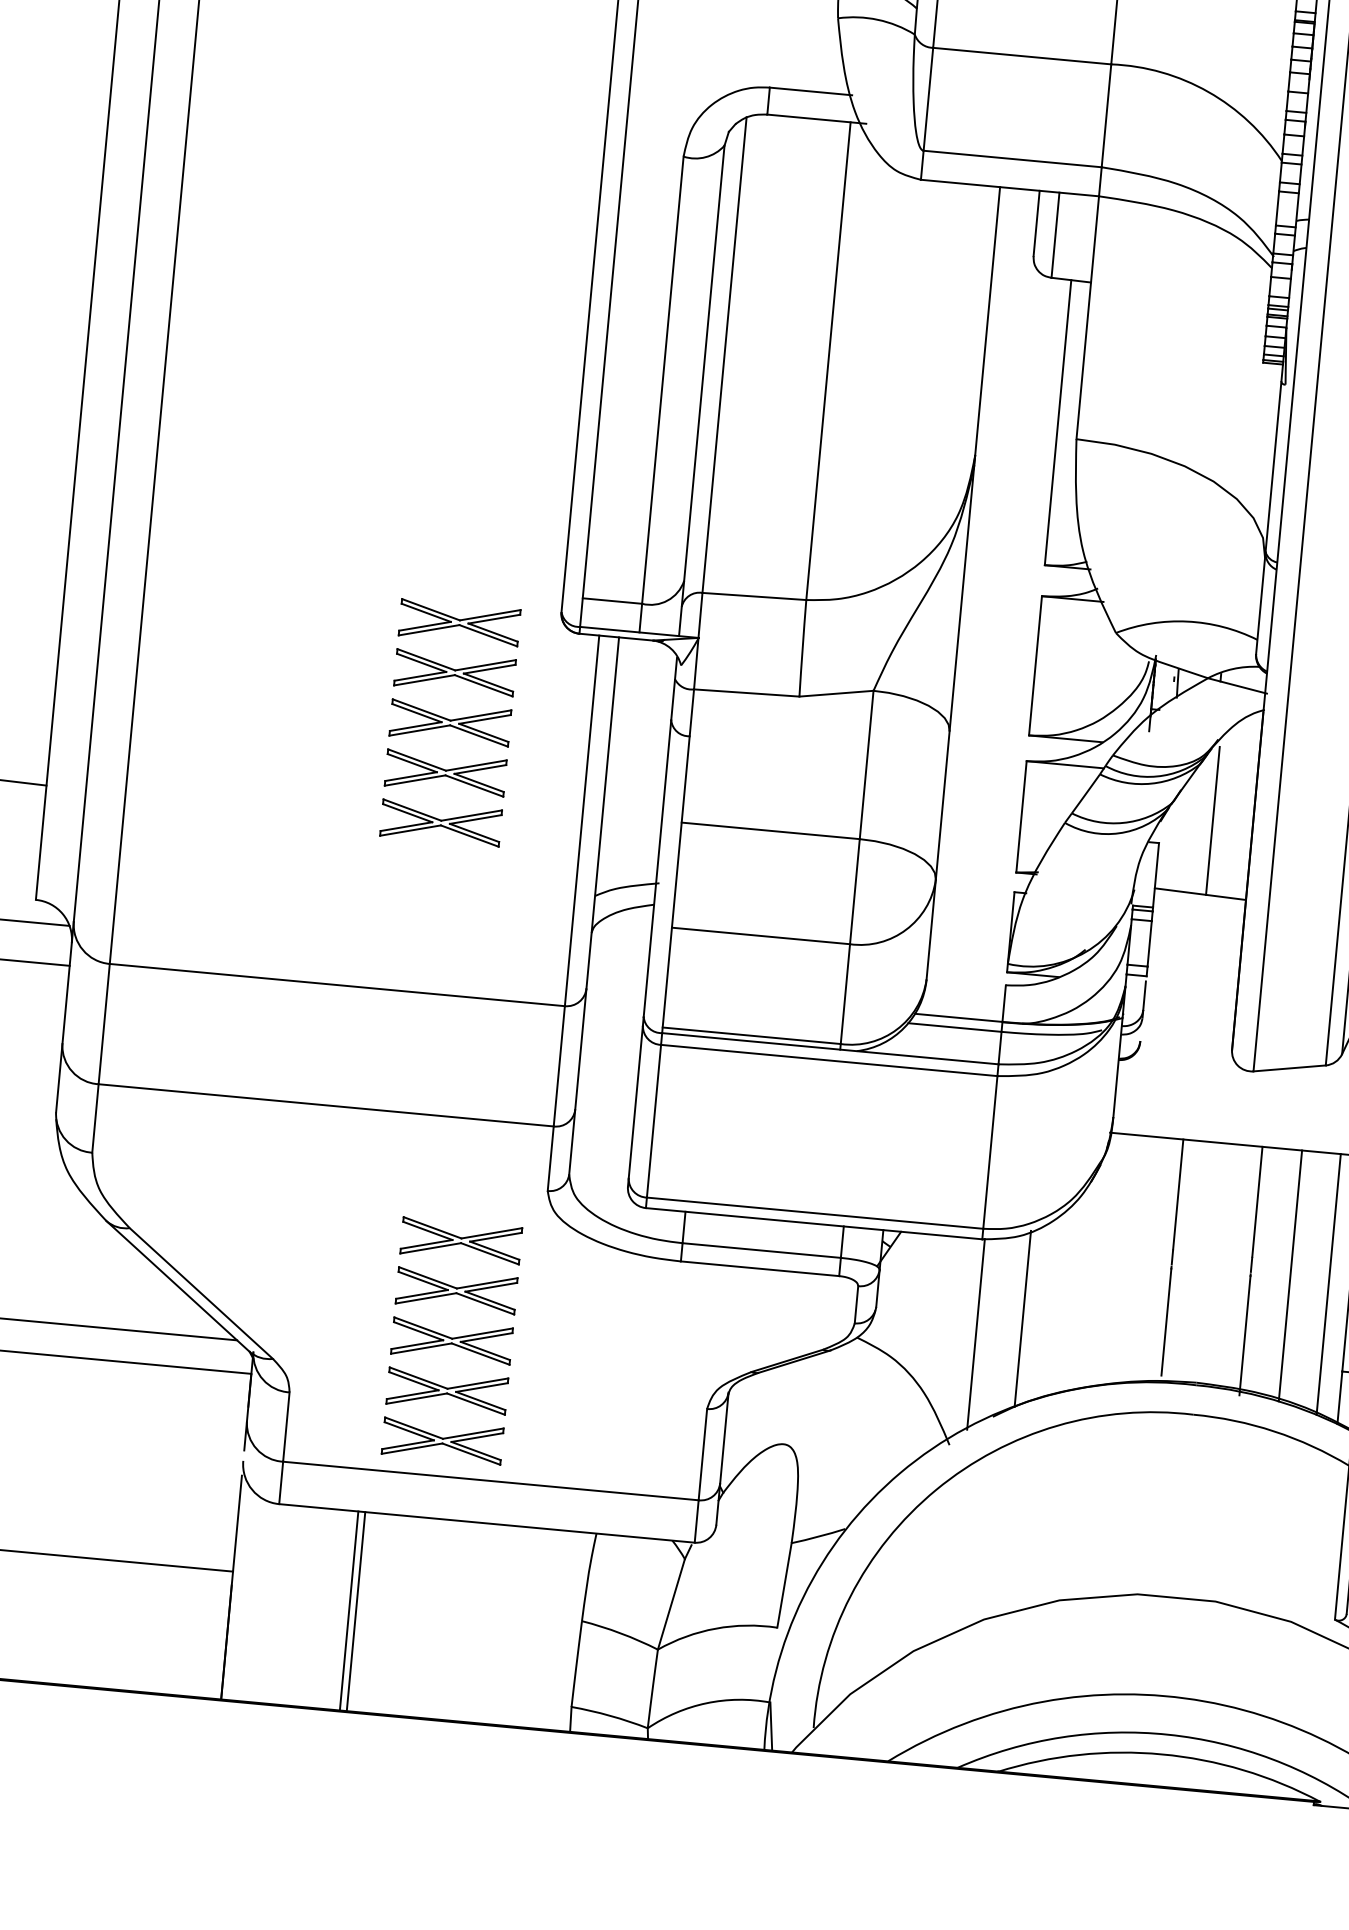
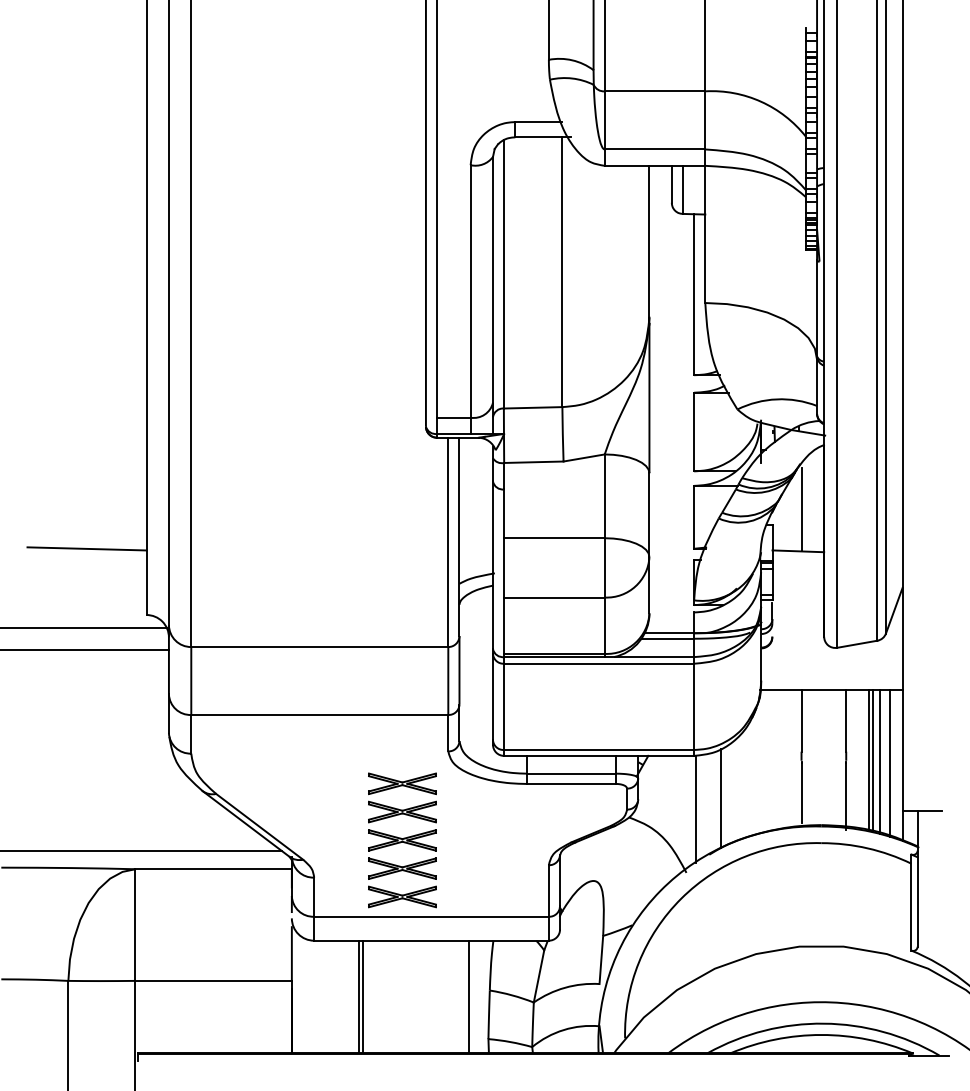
part: (450, 723) -> (369, 494), removed
line: (1299, 1276) -> (873, 760), added
line: (1311, 1279) -> (880, 761), added
line: (543, 1628) -> (468, 996), added

